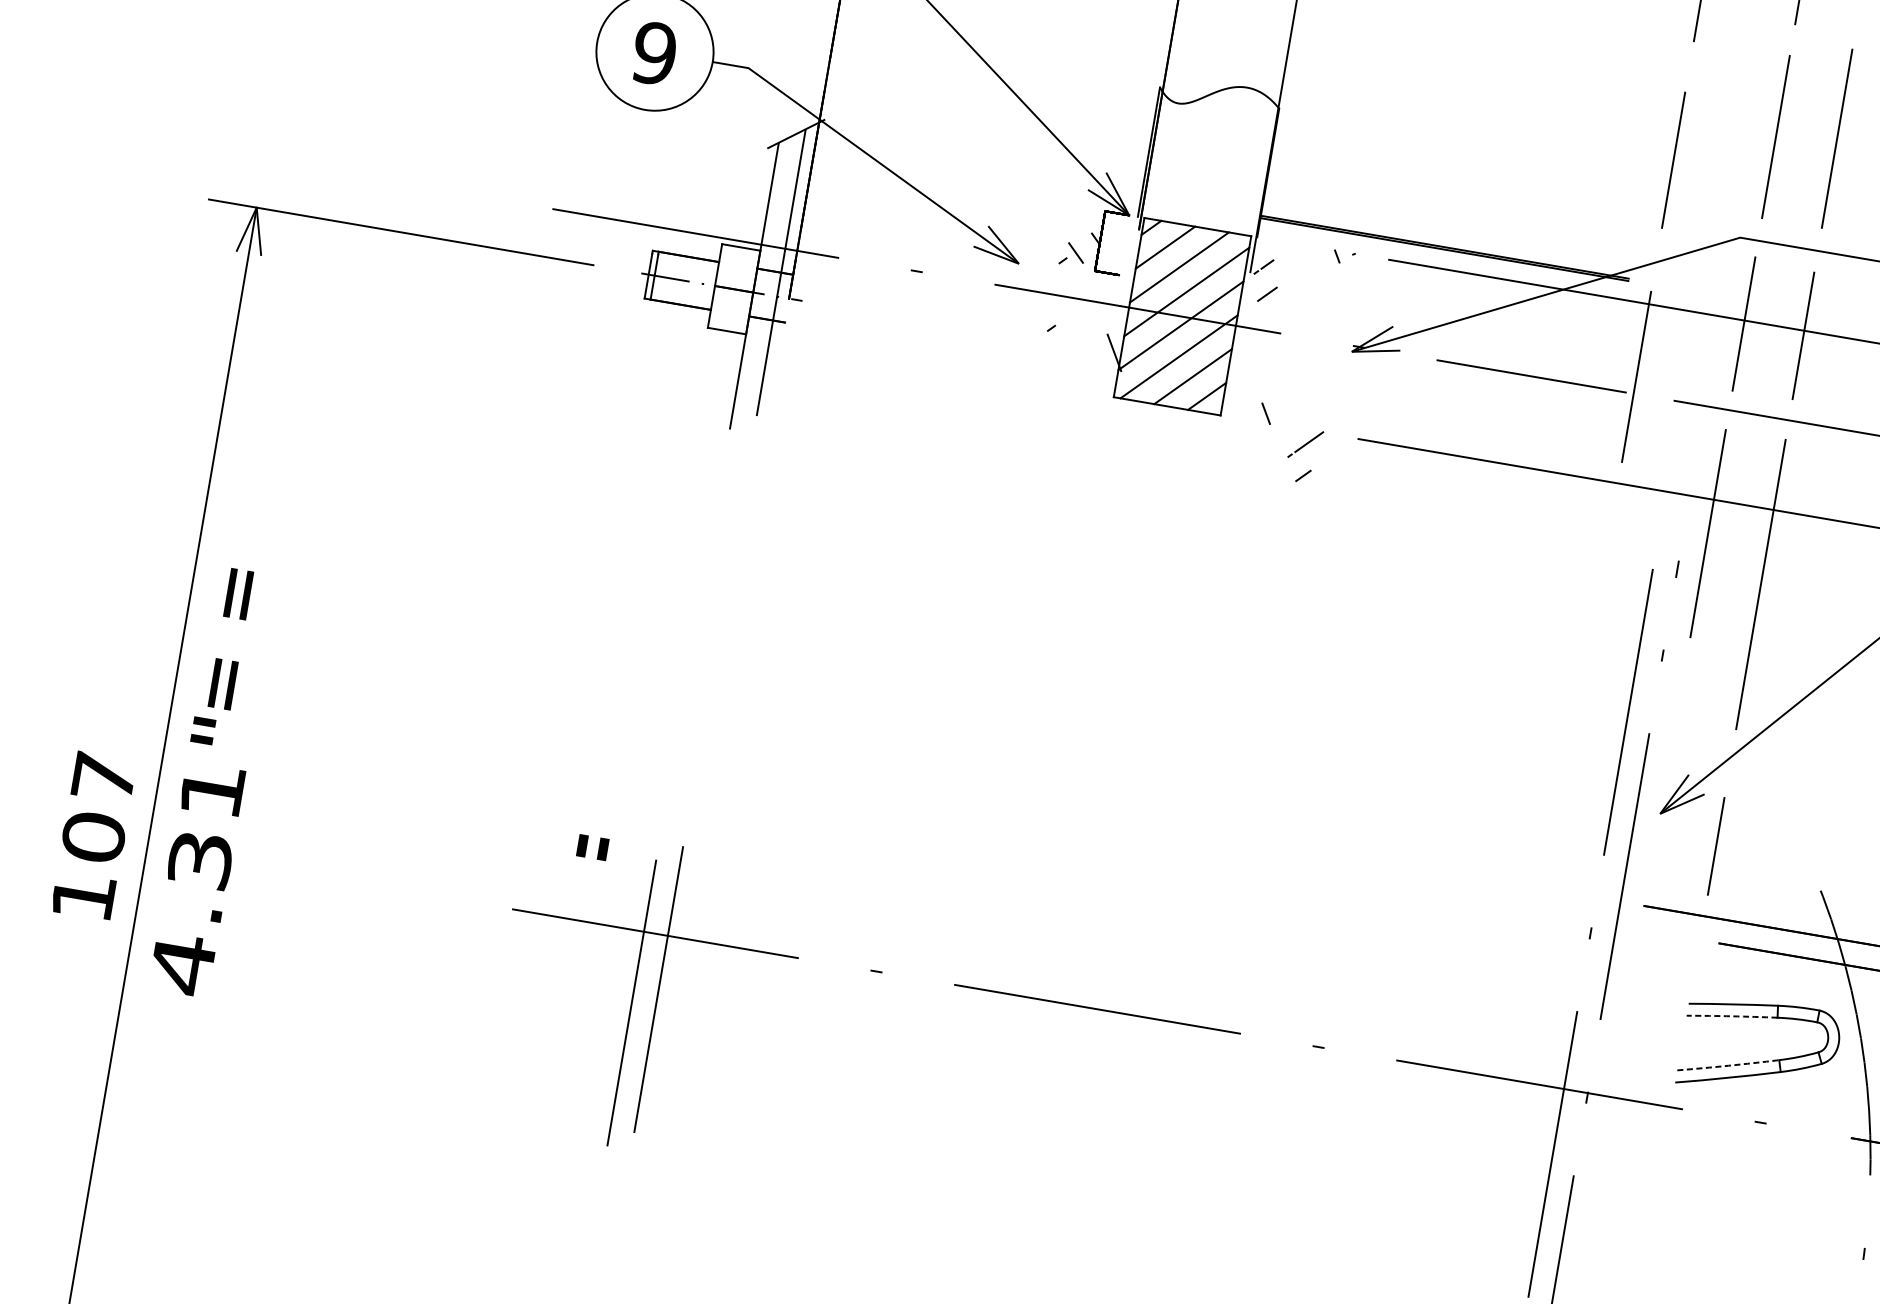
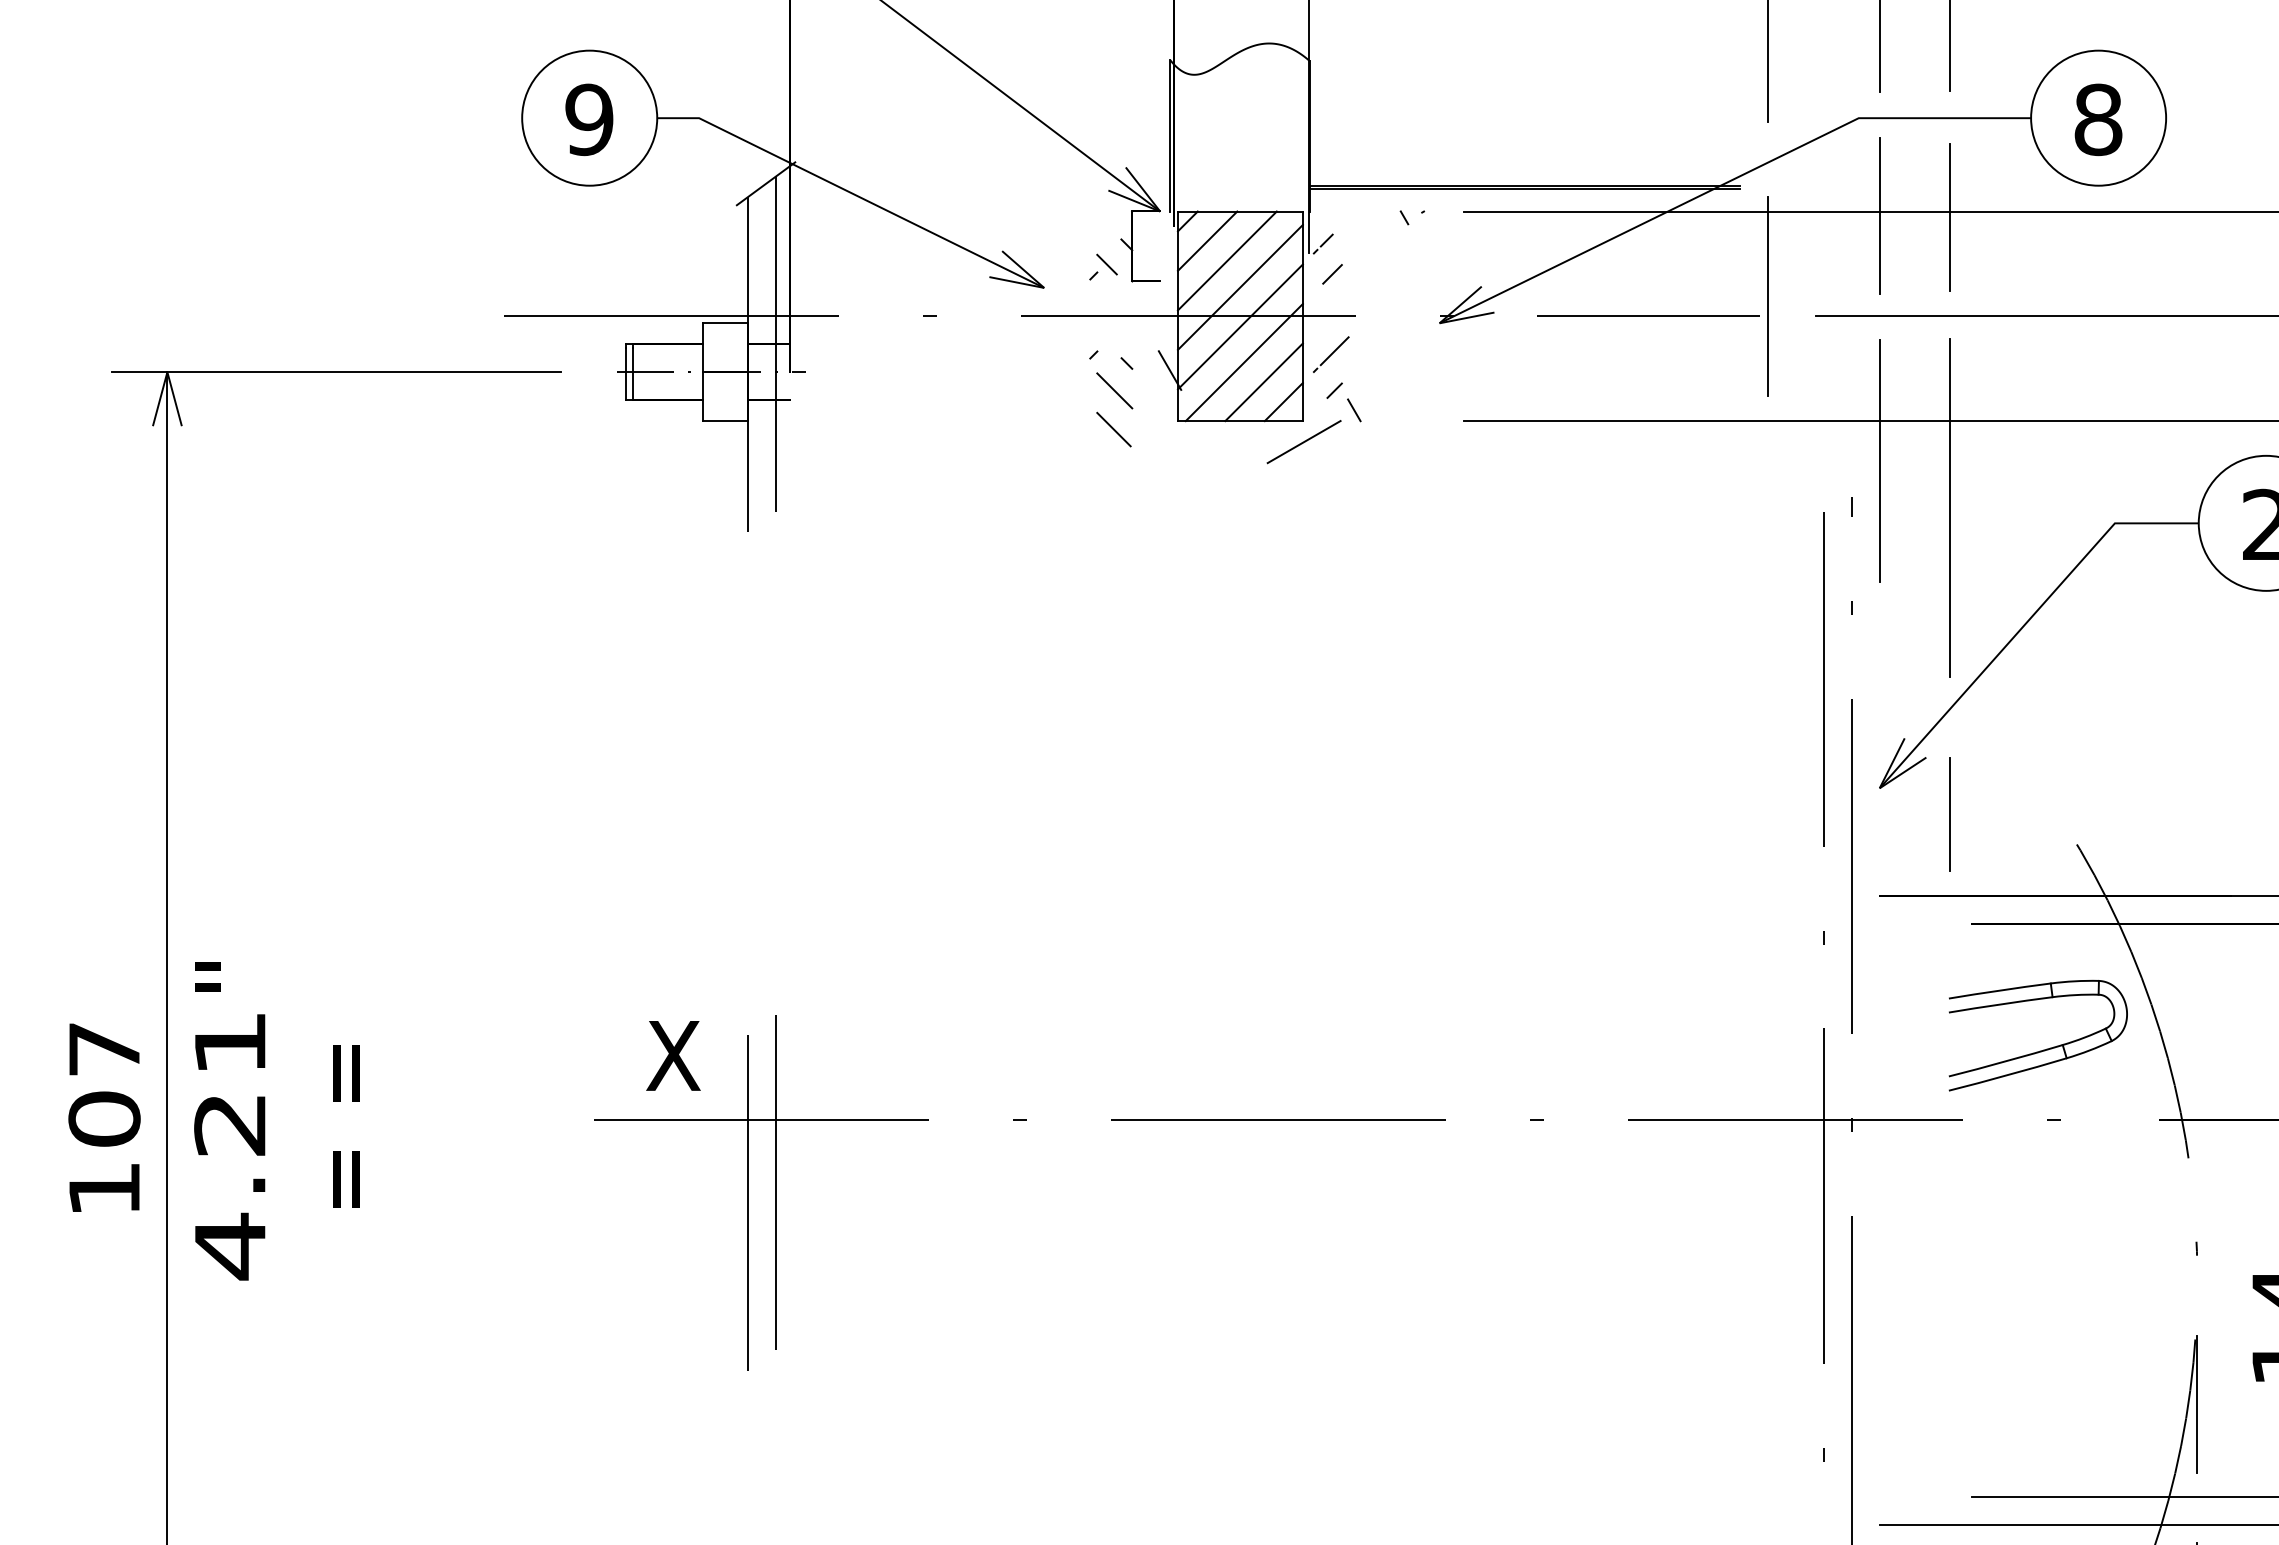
part: (1067, 367) -> (1119, 396), added
line: (1218, 433) -> (1303, 442), added
part: (1299, 449) -> (1325, 361), moved
text: (230, 639) -> (346, 1126), moved
text: (200, 860) -> (230, 1124), 4.31 -> 4.21
text: (589, 866) -> (673, 1055), " -> X
arc: (1731, 1016) -> (2000, 1004), dashed -> solid
arc: (1727, 1065) -> (2005, 1061), dashed -> solid

